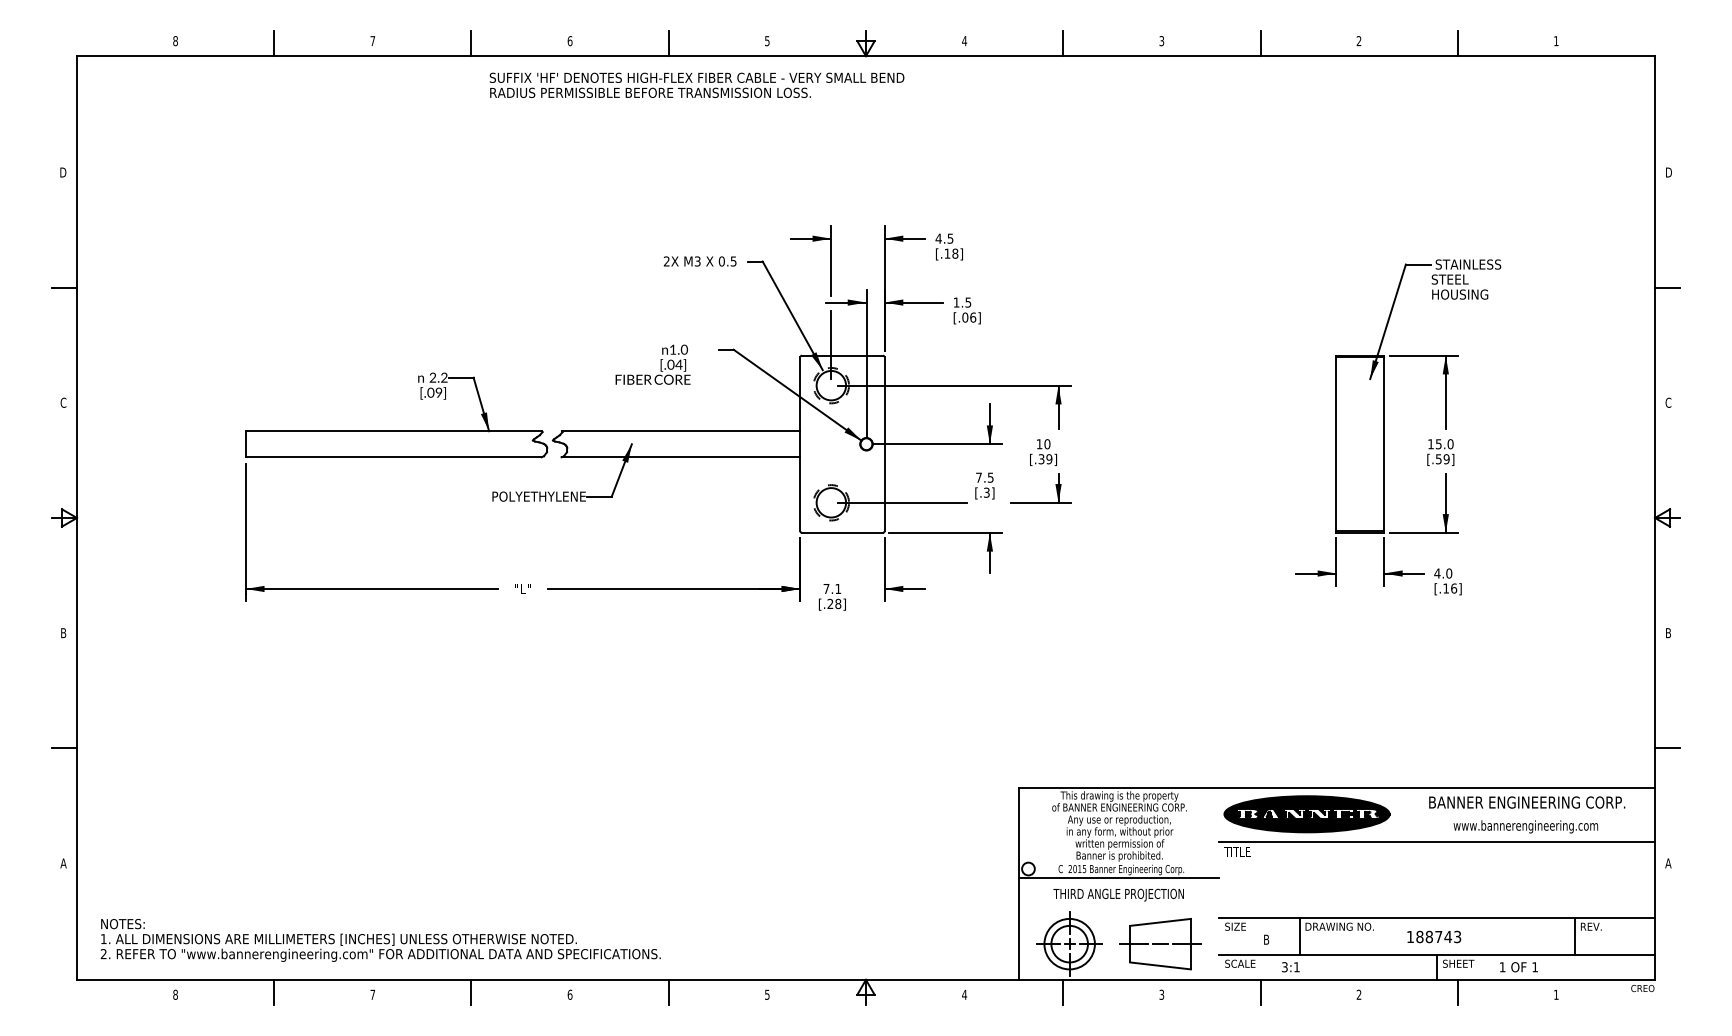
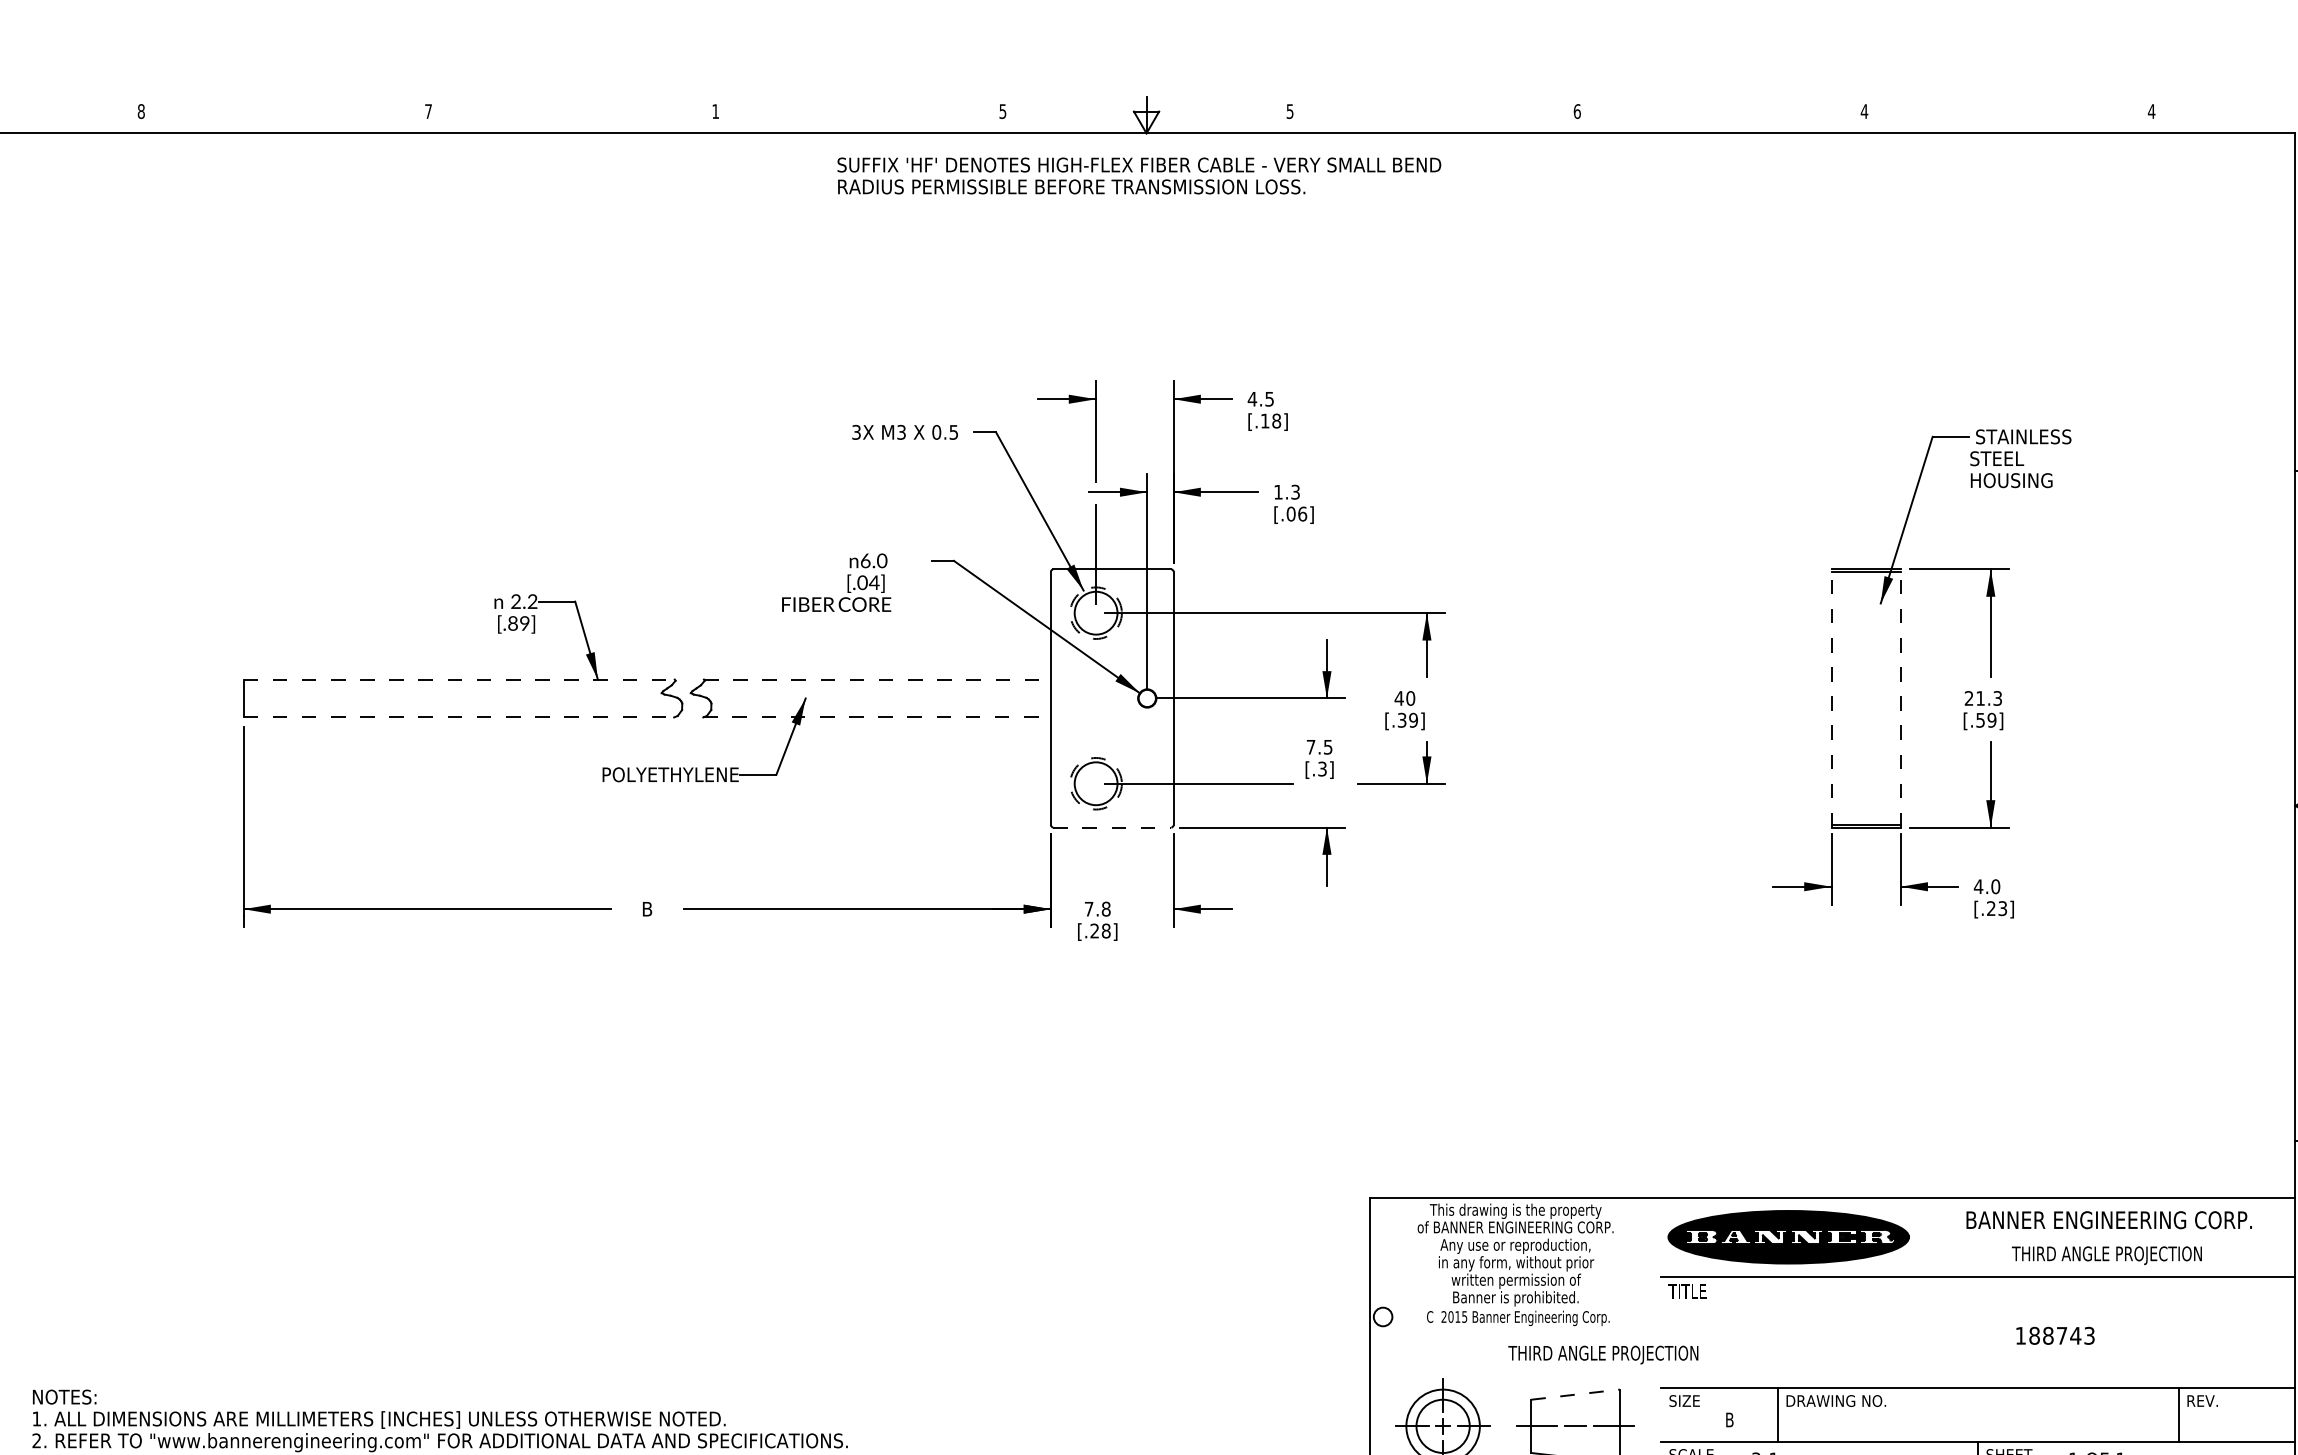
text: (569, 41) -> (714, 112), 6 -> 1
text: (964, 41) -> (1289, 112), 4 -> 5
text: (1161, 41) -> (1576, 112), 3 -> 6
text: (1358, 41) -> (1863, 112), 2 -> 4
text: (1555, 41) -> (2150, 112), 1 -> 4
line: (274, 43) -> (285, 115), removed
line: (471, 43) -> (572, 115), removed
line: (668, 43) -> (859, 115), removed
line: (1063, 43) -> (1434, 115), removed
line: (1260, 43) -> (1720, 115), removed
line: (1457, 43) -> (2007, 115), removed
text: (696, 84) -> (1138, 174), moved
text: (666, 261) -> (856, 432), 2X -> 3X
text: (968, 301) -> (1295, 490), 1.5 -> 1.3
text: (672, 349) -> (864, 560), 1.0 -> 6.0
text: (430, 392) -> (512, 623), [.09] -> [.89]
line: (394, 431) -> (460, 679), solid -> dashed
line: (681, 431) -> (877, 679), solid -> dashed
text: (1039, 444) -> (1399, 698), 10 -> 40
line: (1336, 444) -> (1831, 698), solid -> dashed
line: (1383, 444) -> (1900, 698), solid -> dashed
text: (1440, 444) -> (1983, 698), 15.0 -> 21.3
line: (393, 457) -> (458, 717), solid -> dashed
line: (681, 457) -> (877, 717), solid -> dashed
line: (842, 532) -> (1112, 826), solid -> dashed
text: (522, 588) -> (646, 908), "L" -> B
text: (838, 588) -> (1106, 908), 7.1 -> 7.8
text: (1450, 588) -> (1997, 908), [.16] -> [.23]
text: (1525, 826) -> (2106, 1255), www.bannerengineering.com -> THIRD ANGLE PROJECTION
line: (1119, 877) -> (1515, 1329), removed
text: (1118, 894) -> (1603, 1354), moved
line: (1160, 922) -> (1575, 1394), solid -> dashed
text: (1434, 936) -> (2055, 1335), moved

